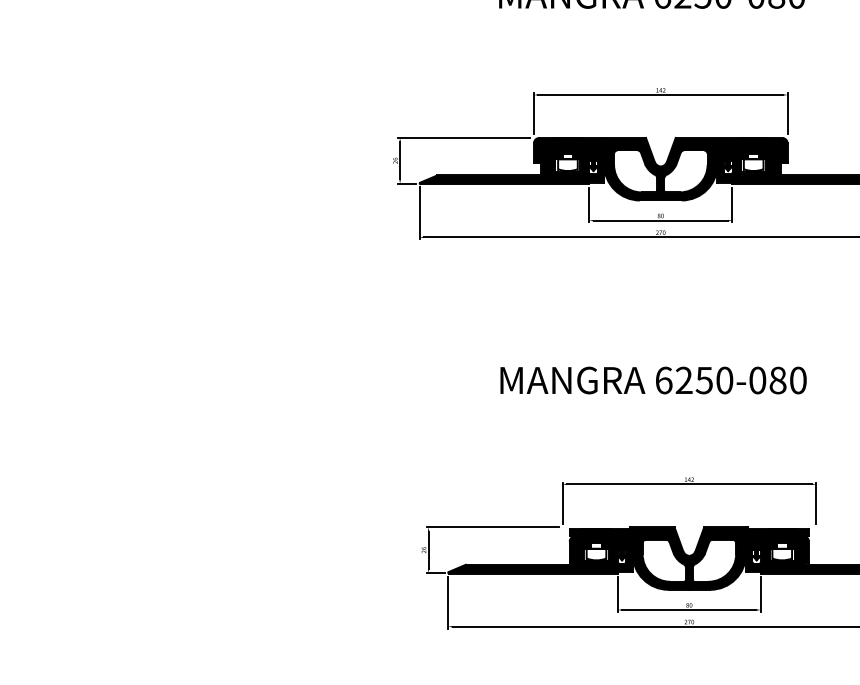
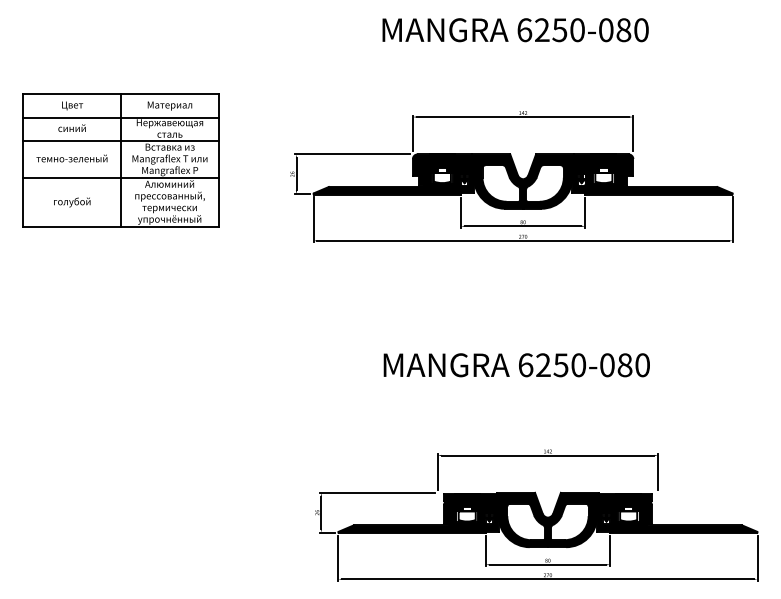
part: (197, 144) -> (120, 160), added

